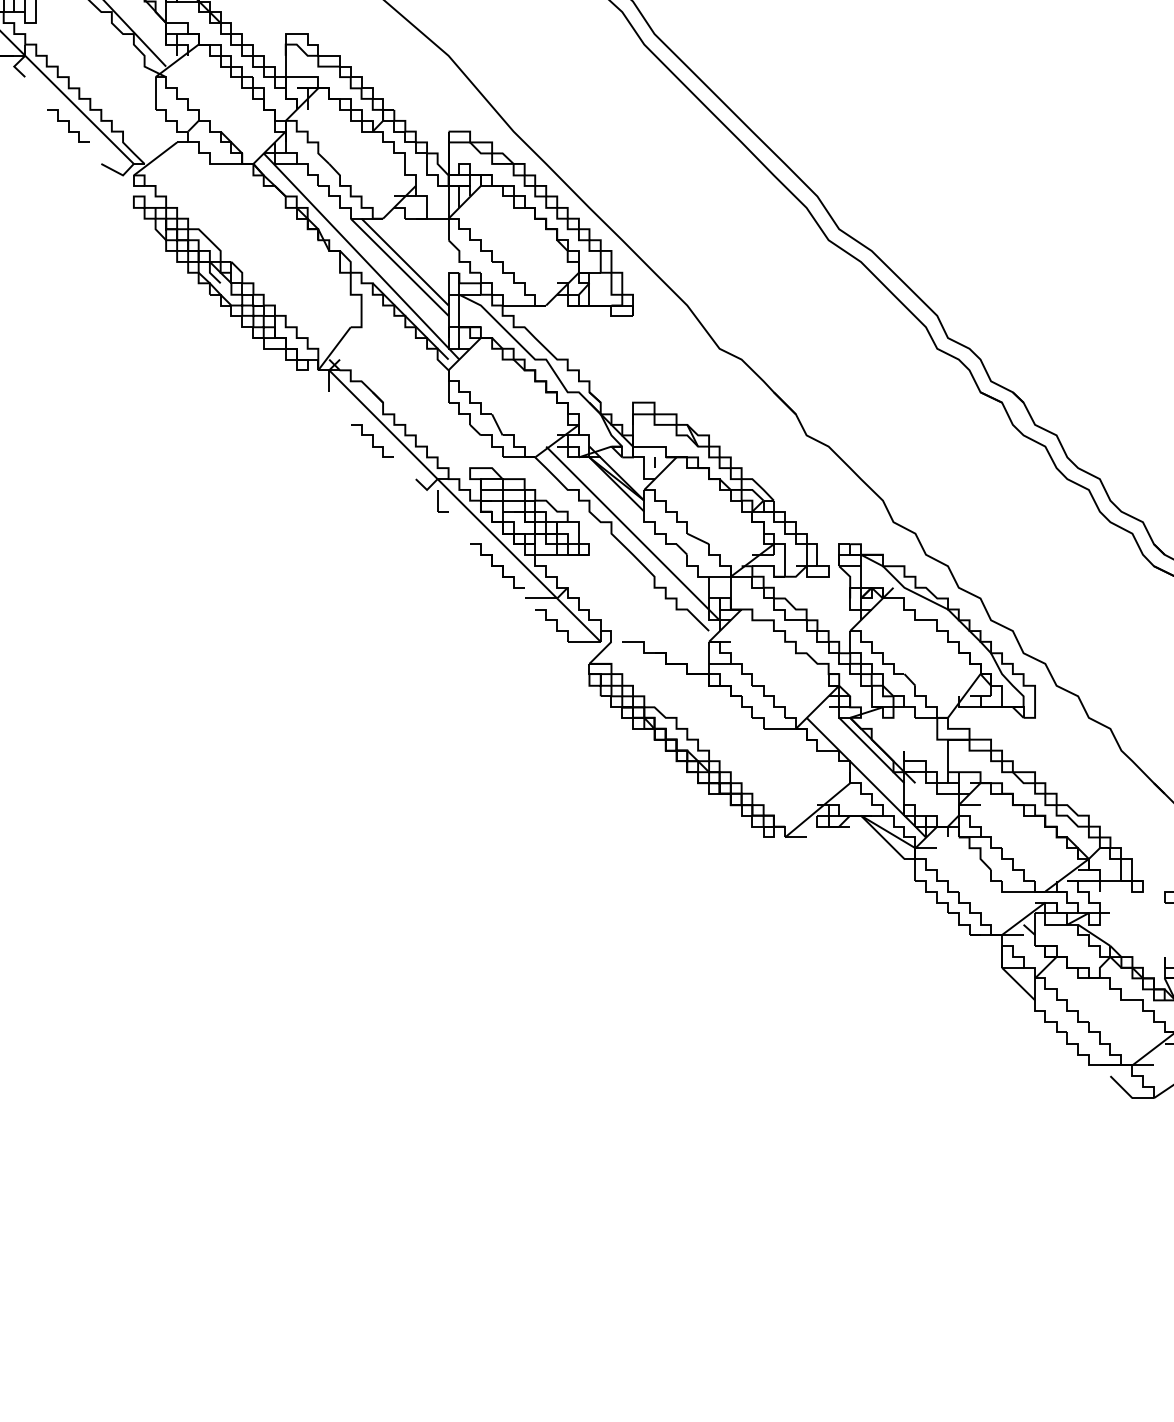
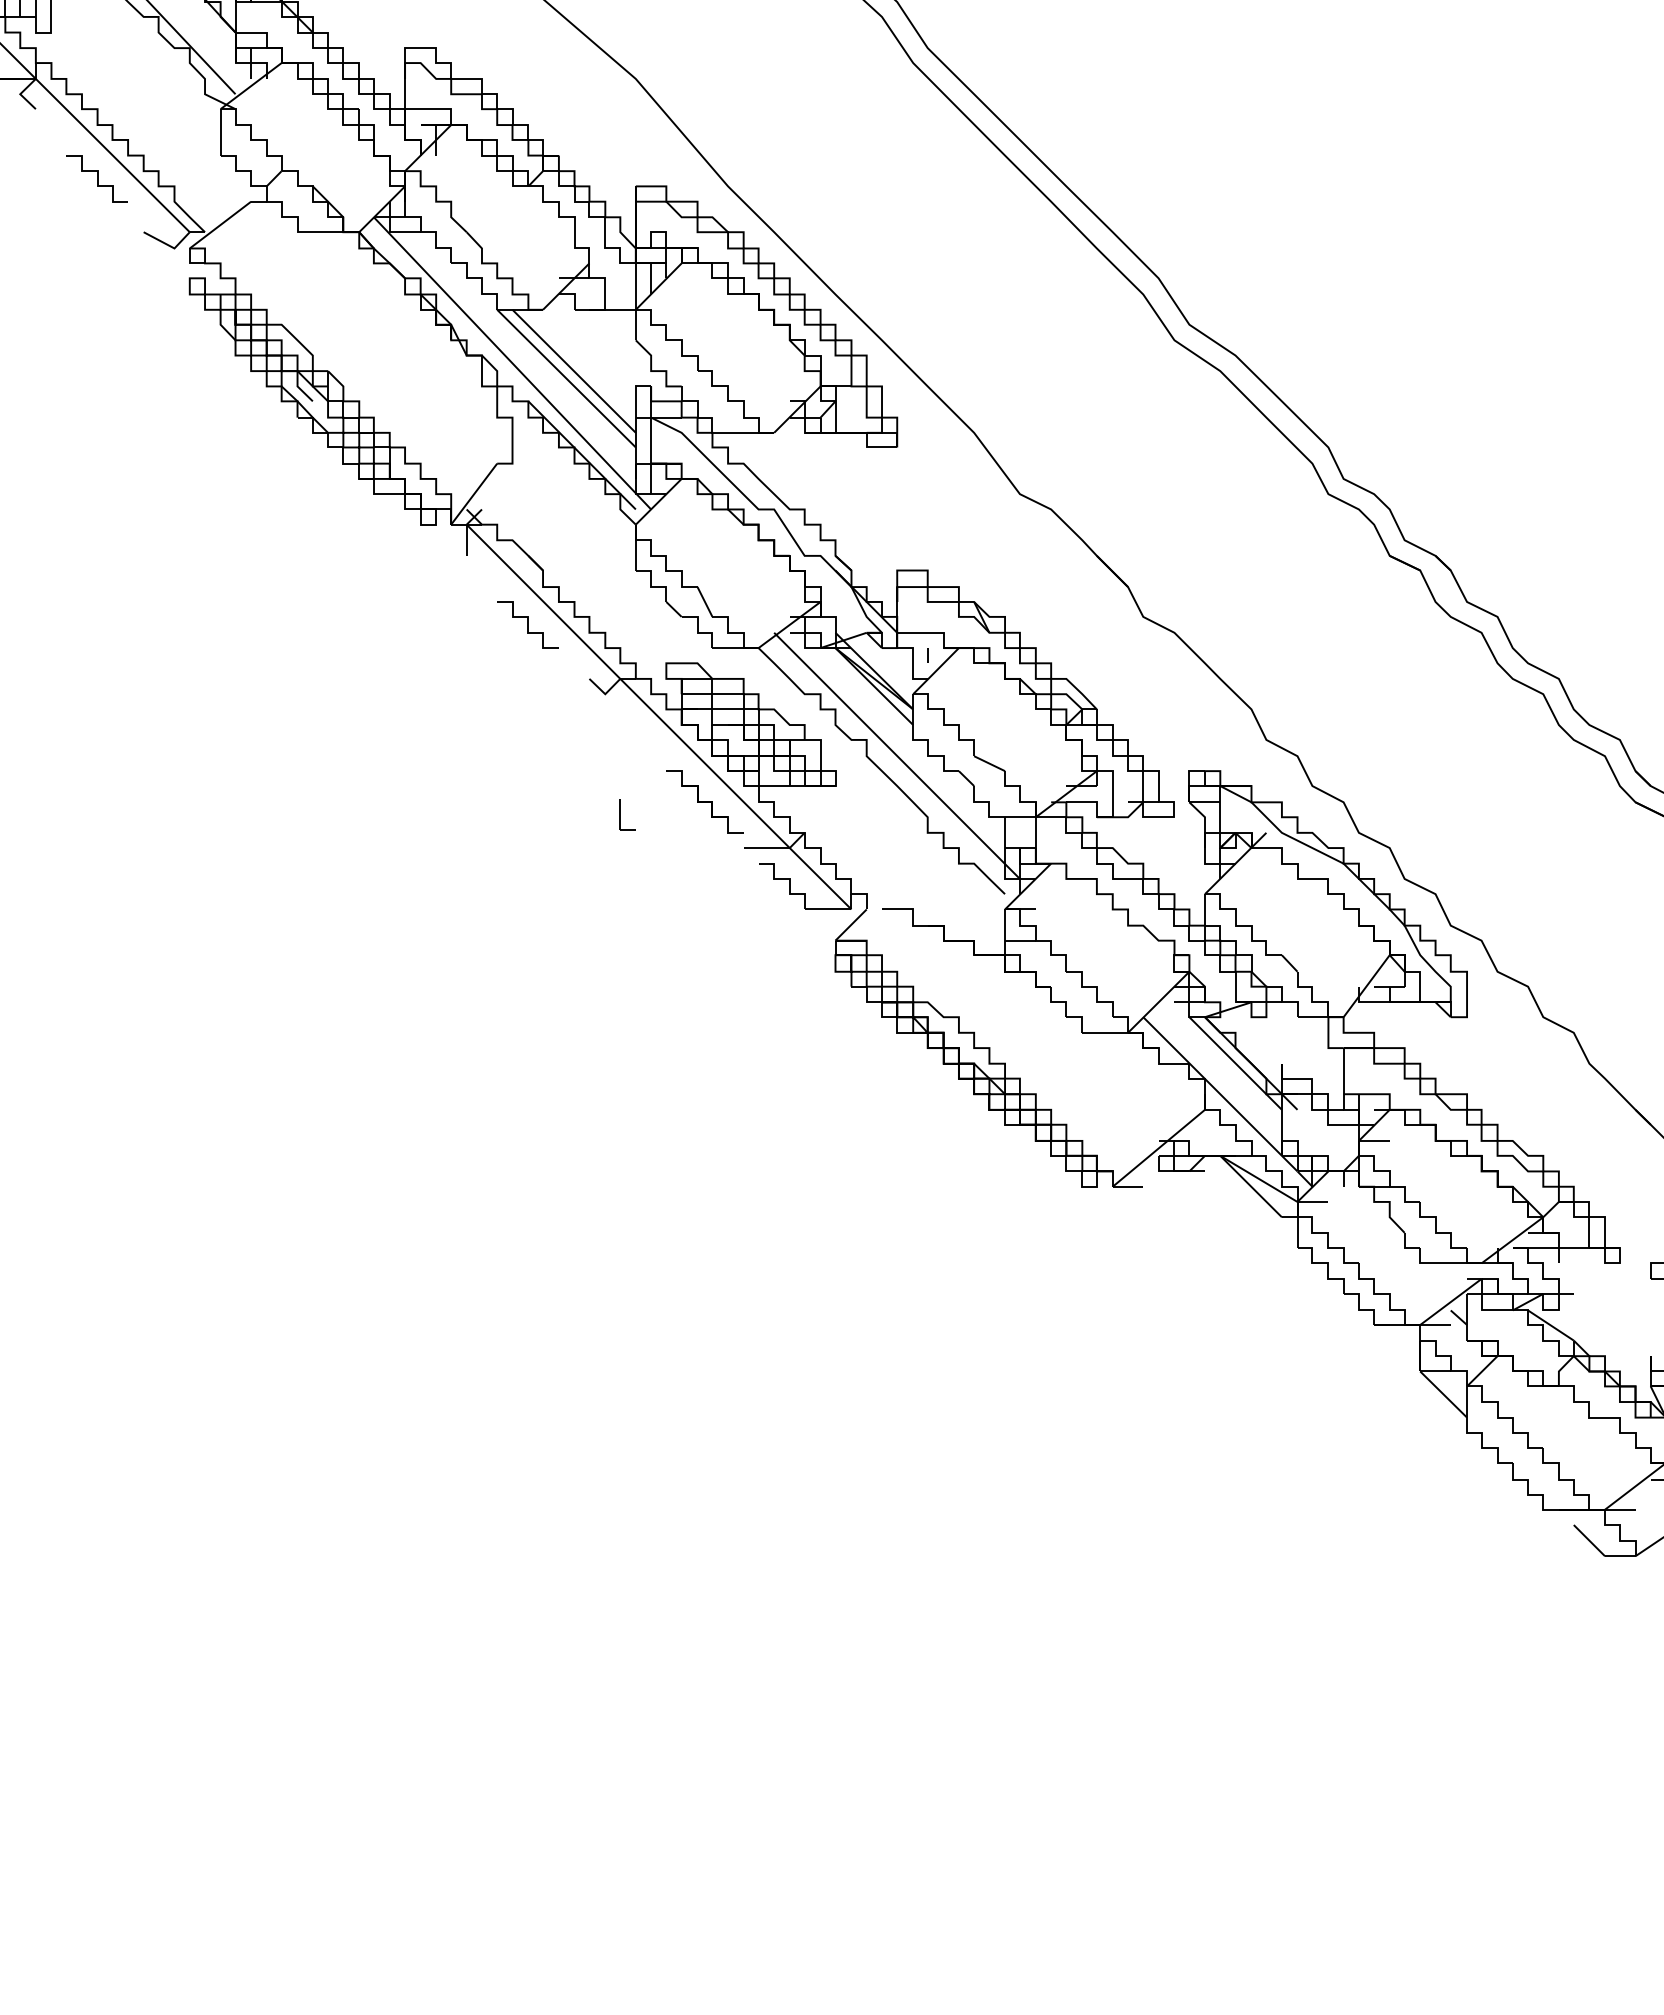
part: (437, 500) -> (620, 814), moved

